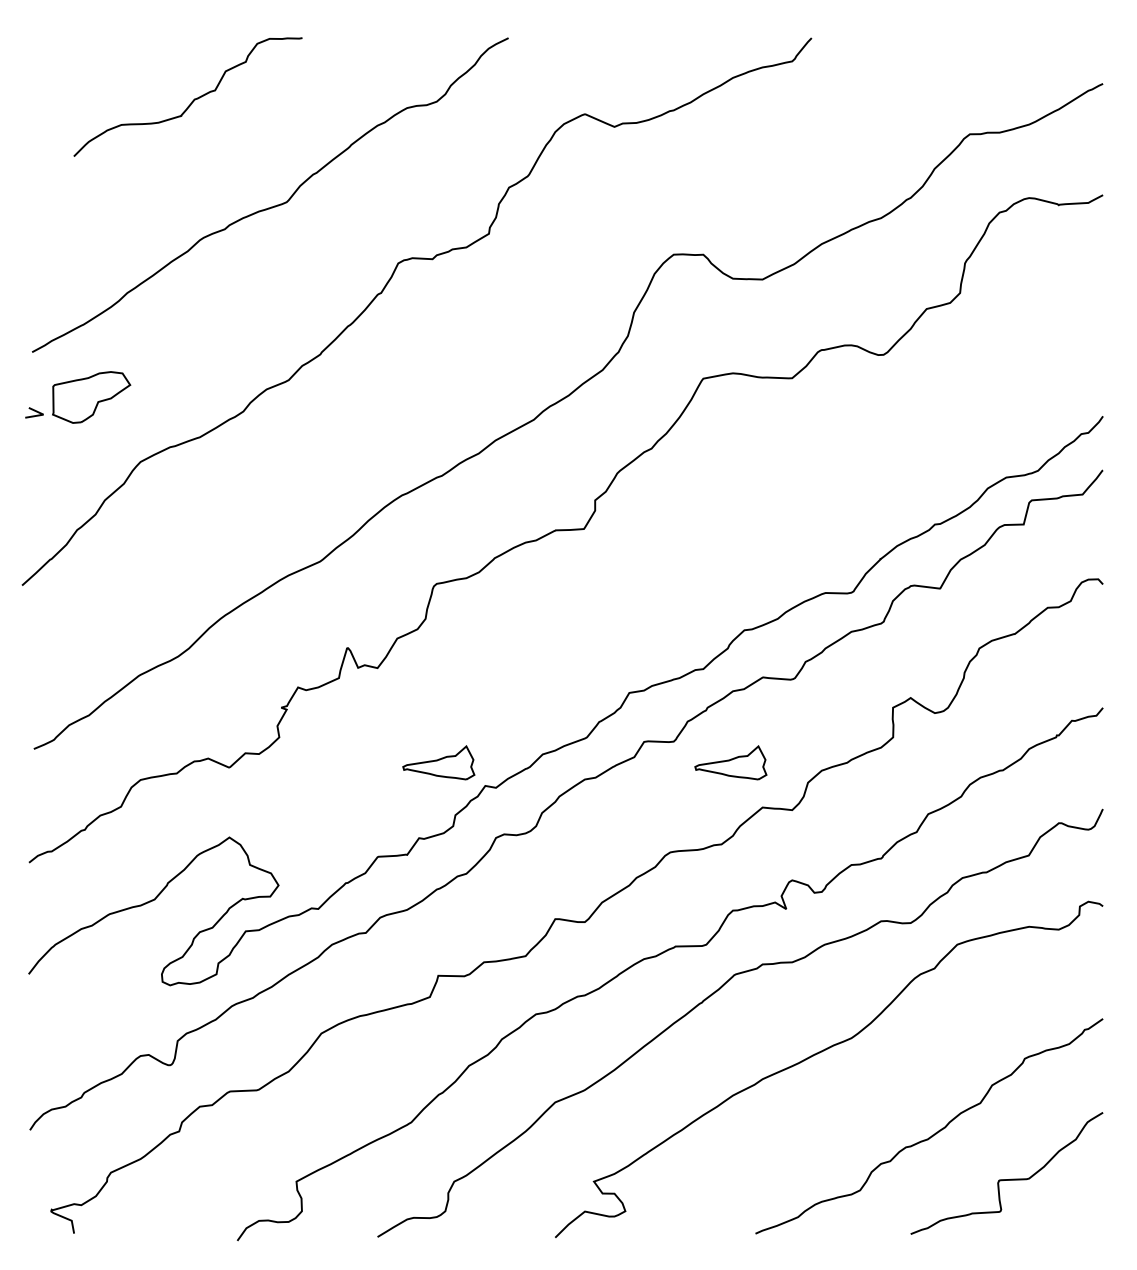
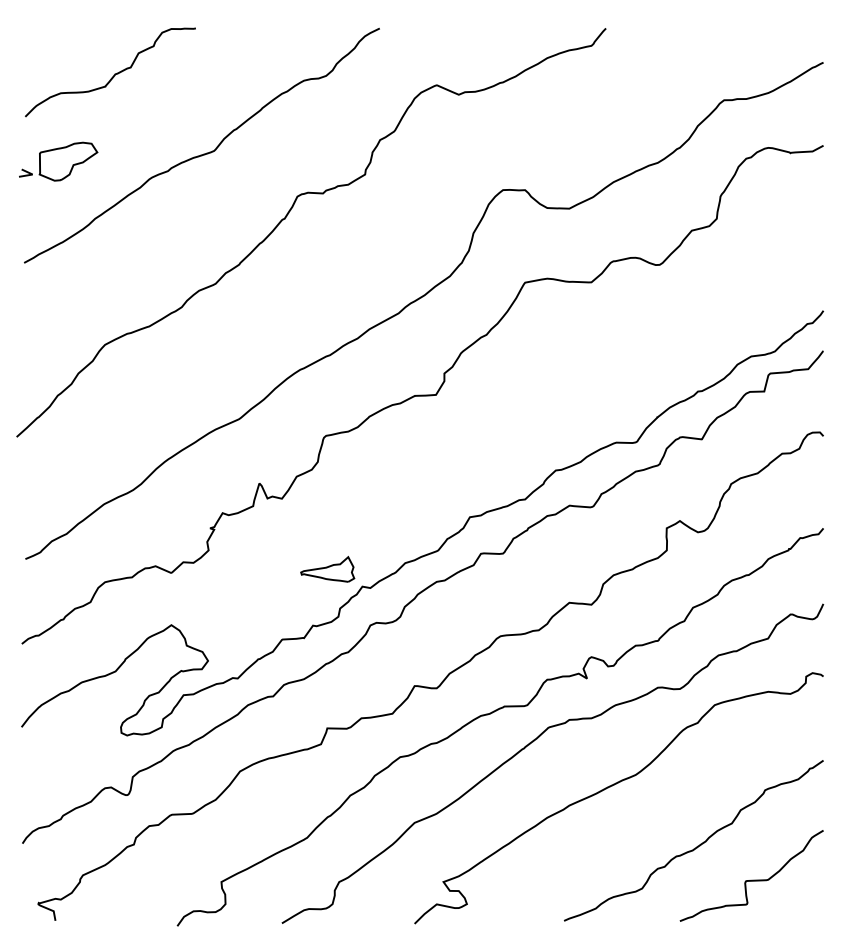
curve: (193, 98) -> (114, 73), moved
part: (78, 397) -> (58, 161), moved
part: (730, 762) -> (545, 569), removed

